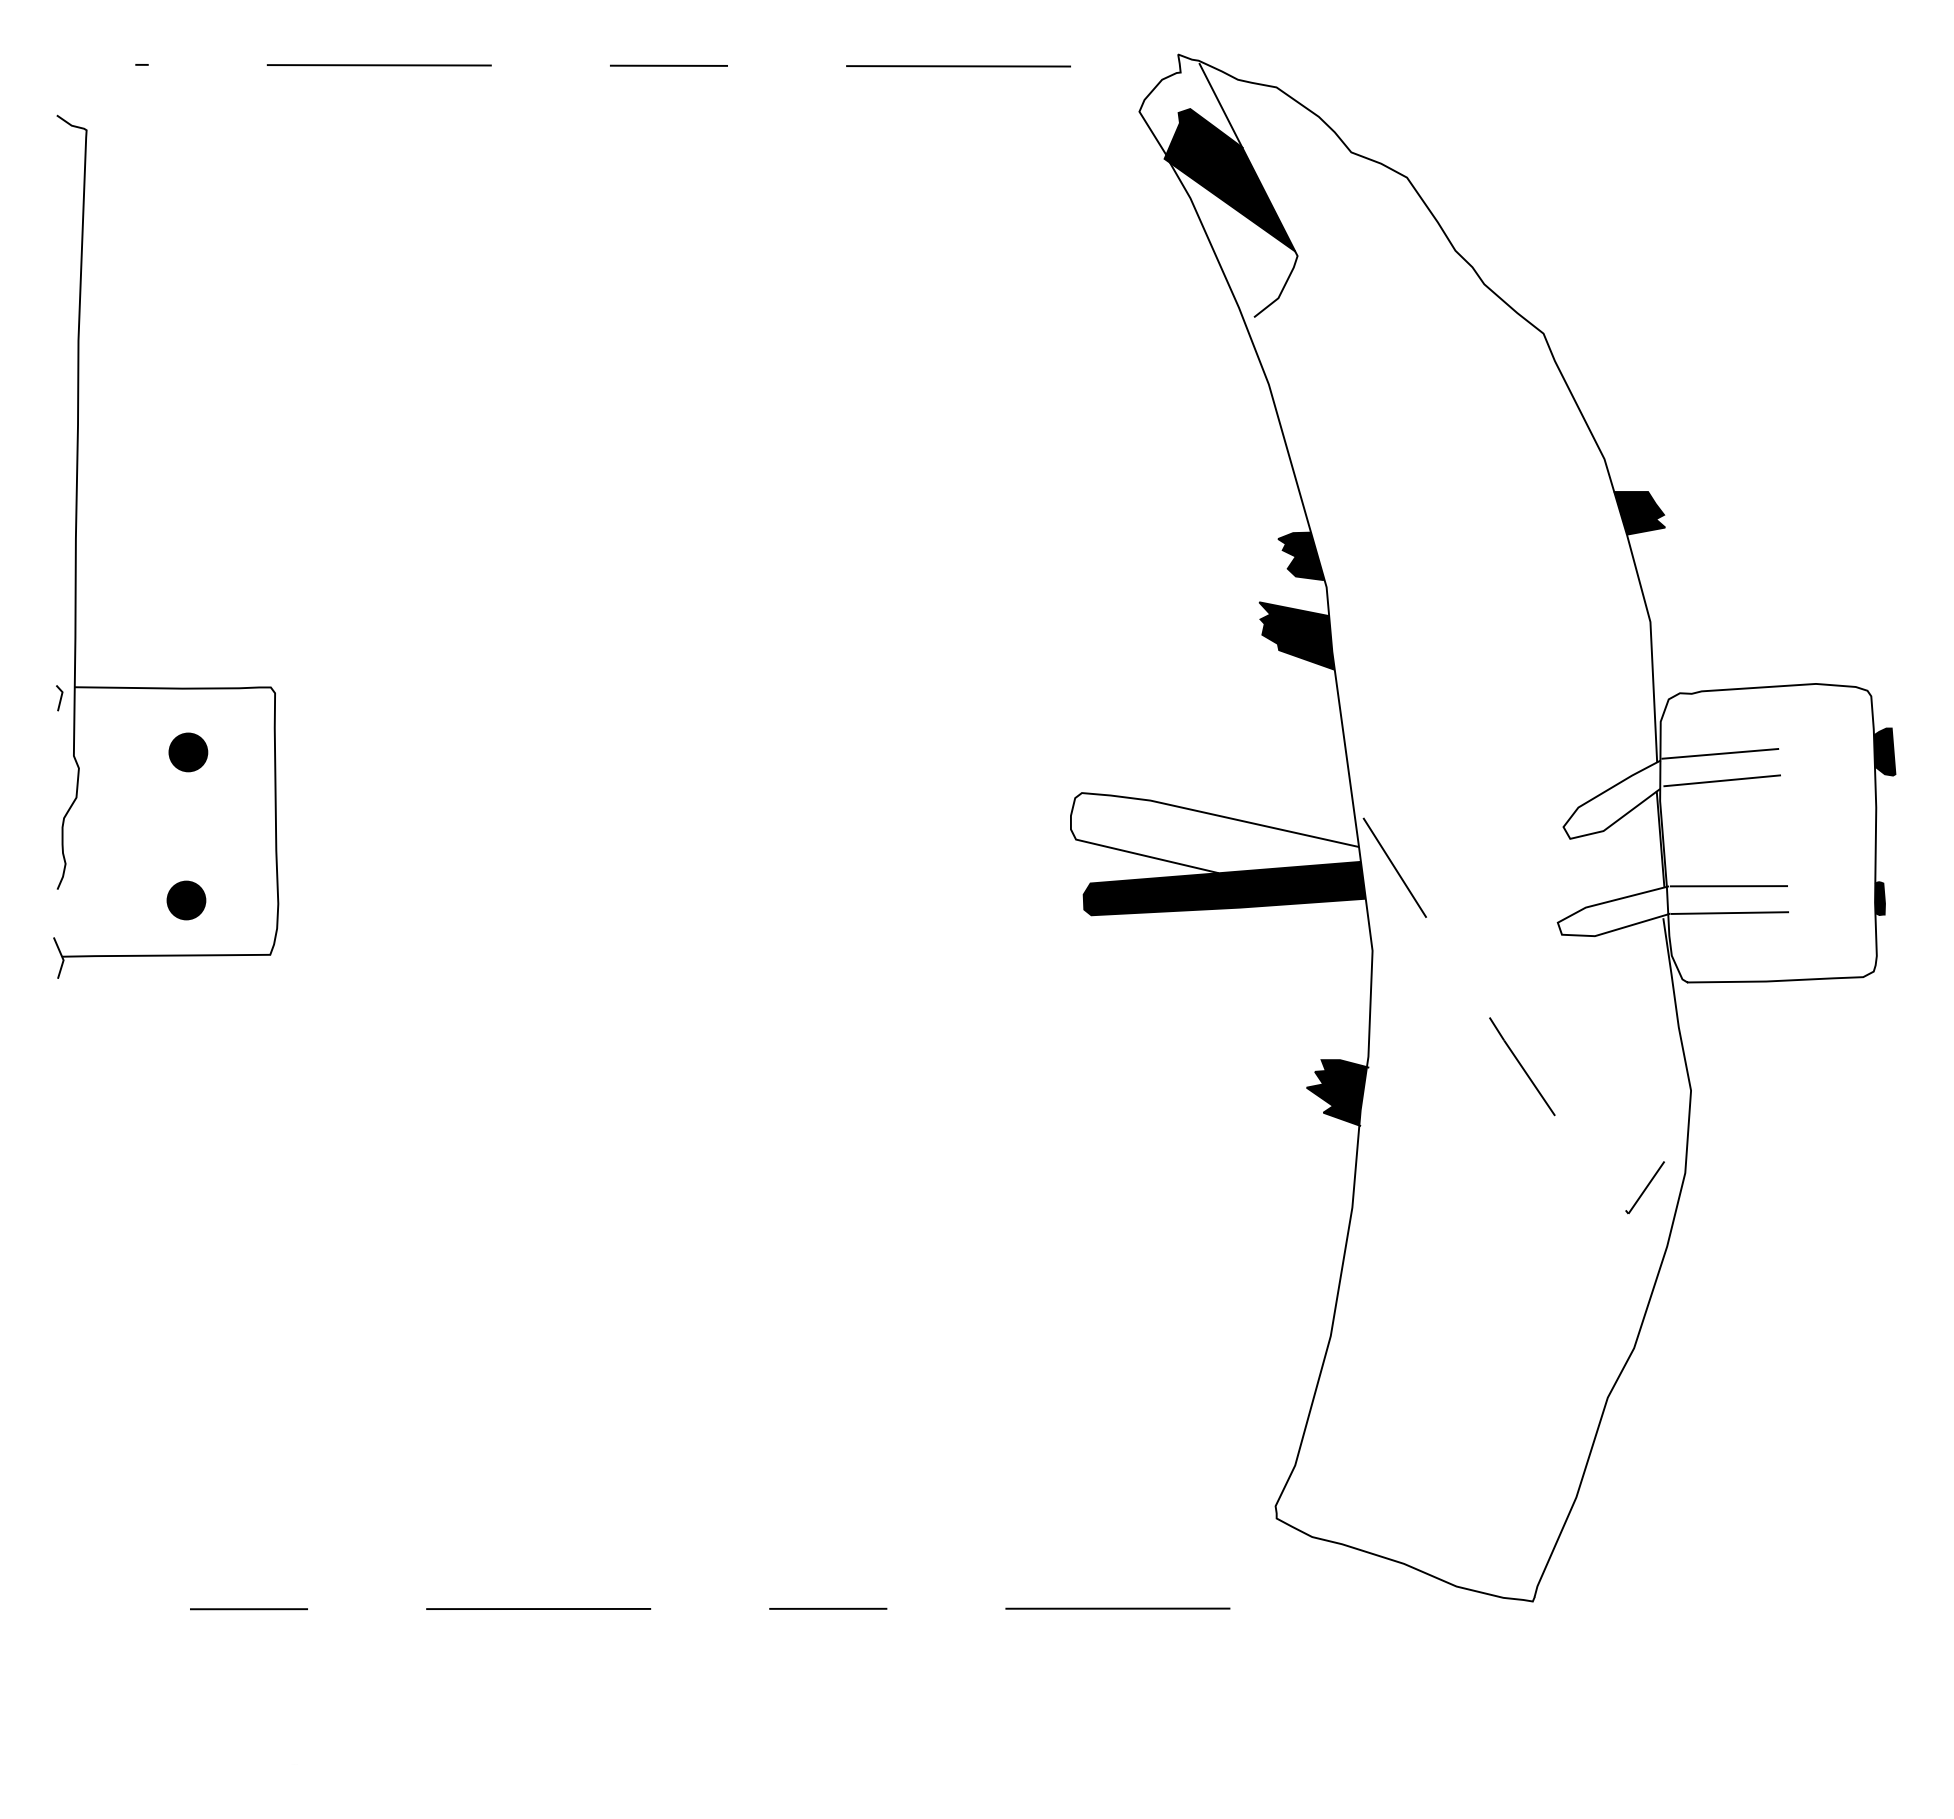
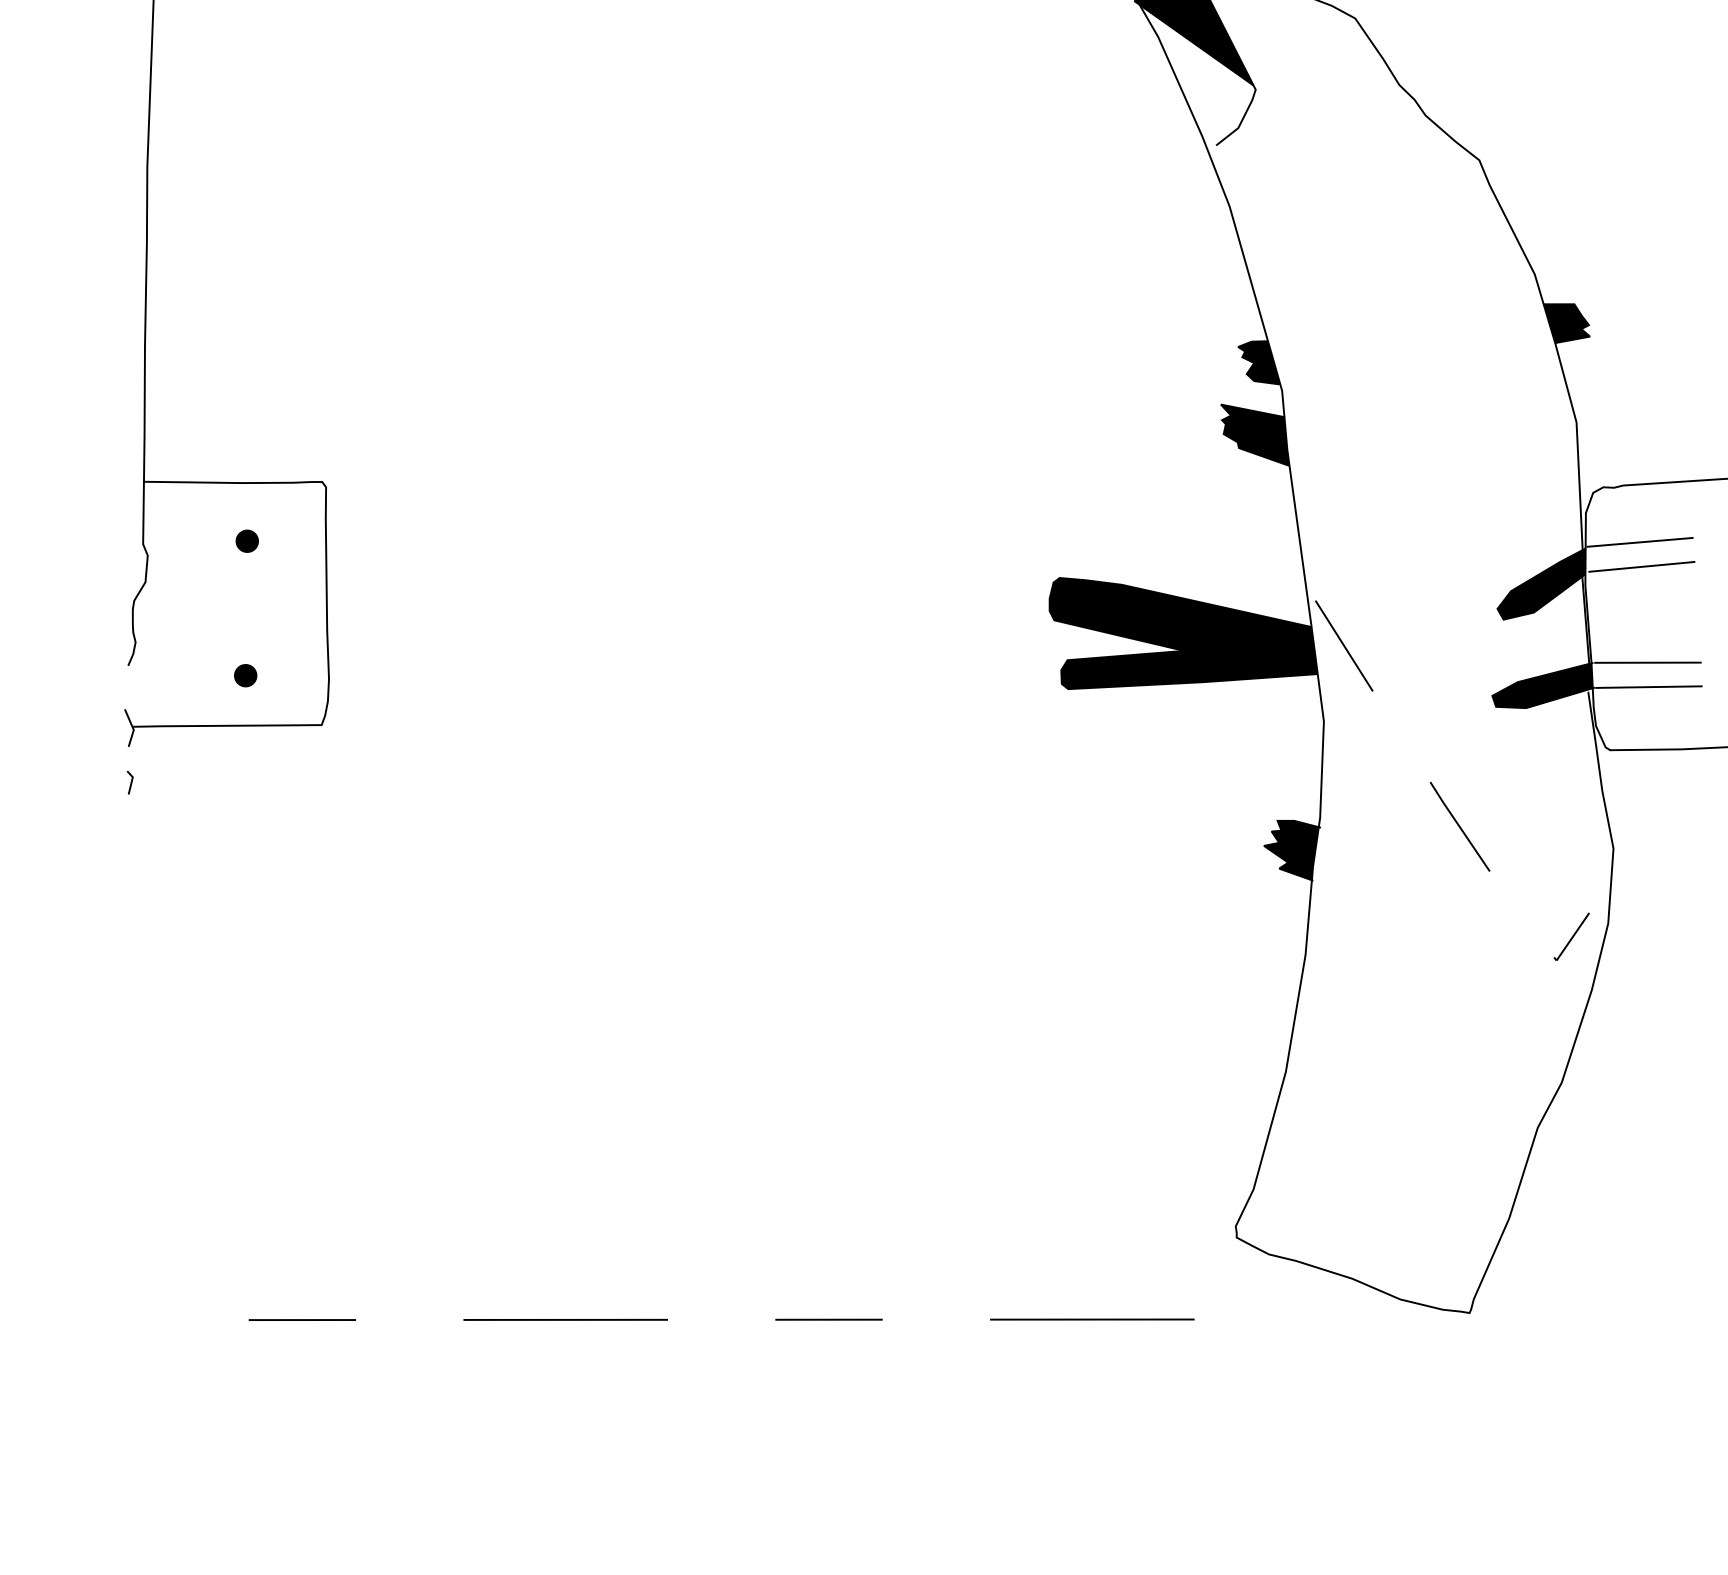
line: (60, 698) -> (130, 782), moved
part: (188, 752) -> (247, 541), size x0.62
fill: (1611, 799) -> (1541, 583), added
fill: (1215, 833) -> (1181, 614), added
part: (186, 900) -> (245, 675), size x0.62
fill: (1612, 911) -> (1542, 685), added

